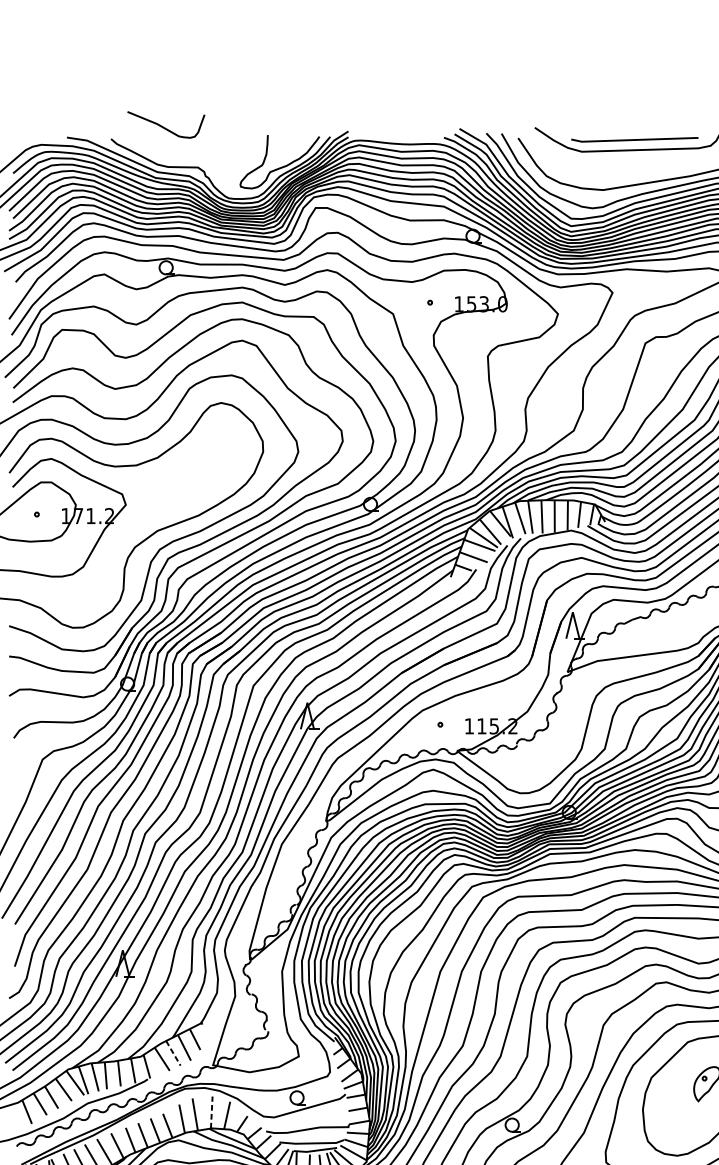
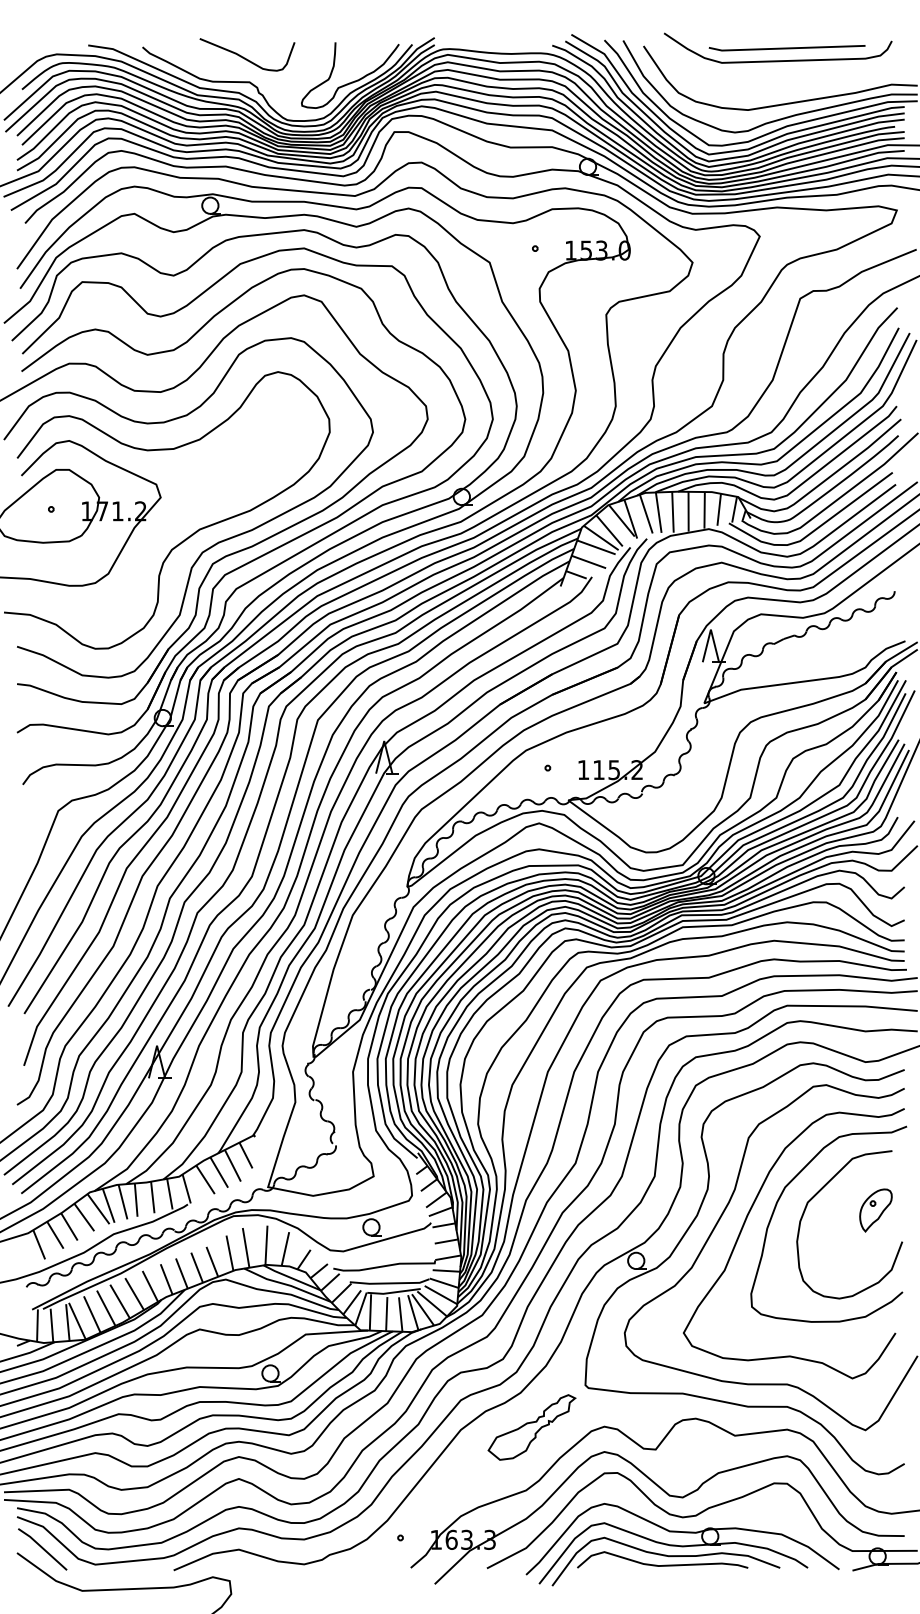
curve: (164, 127) -> (245, 57), moved
line: (173, 1053) -> (219, 1172), dashed -> solid
line: (211, 1112) -> (266, 1245), dashed -> solid

